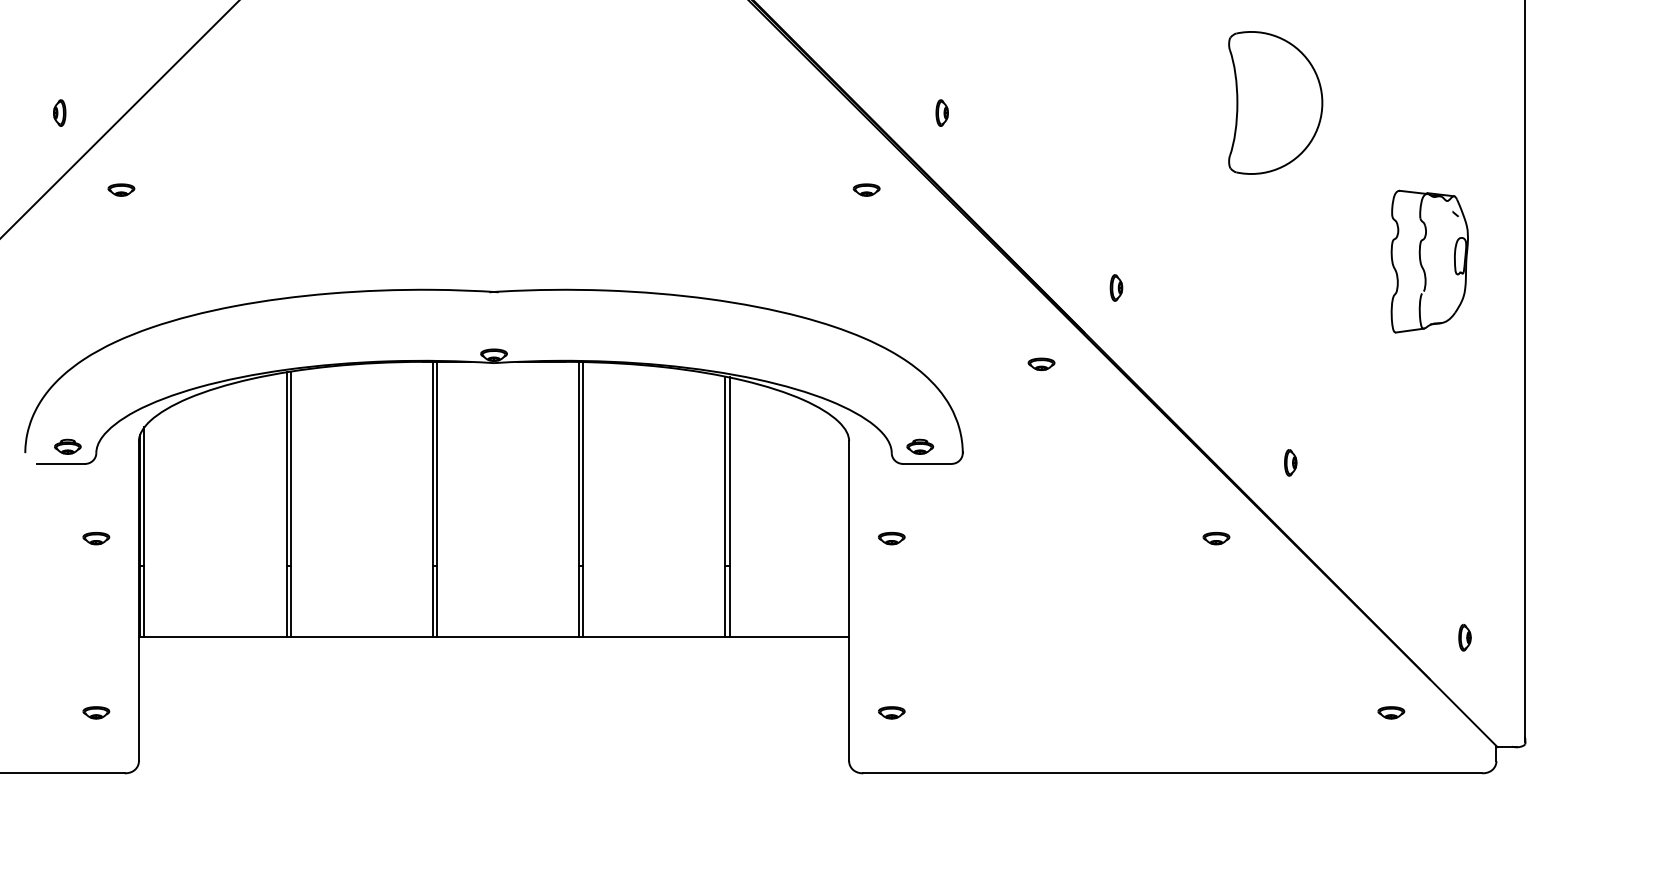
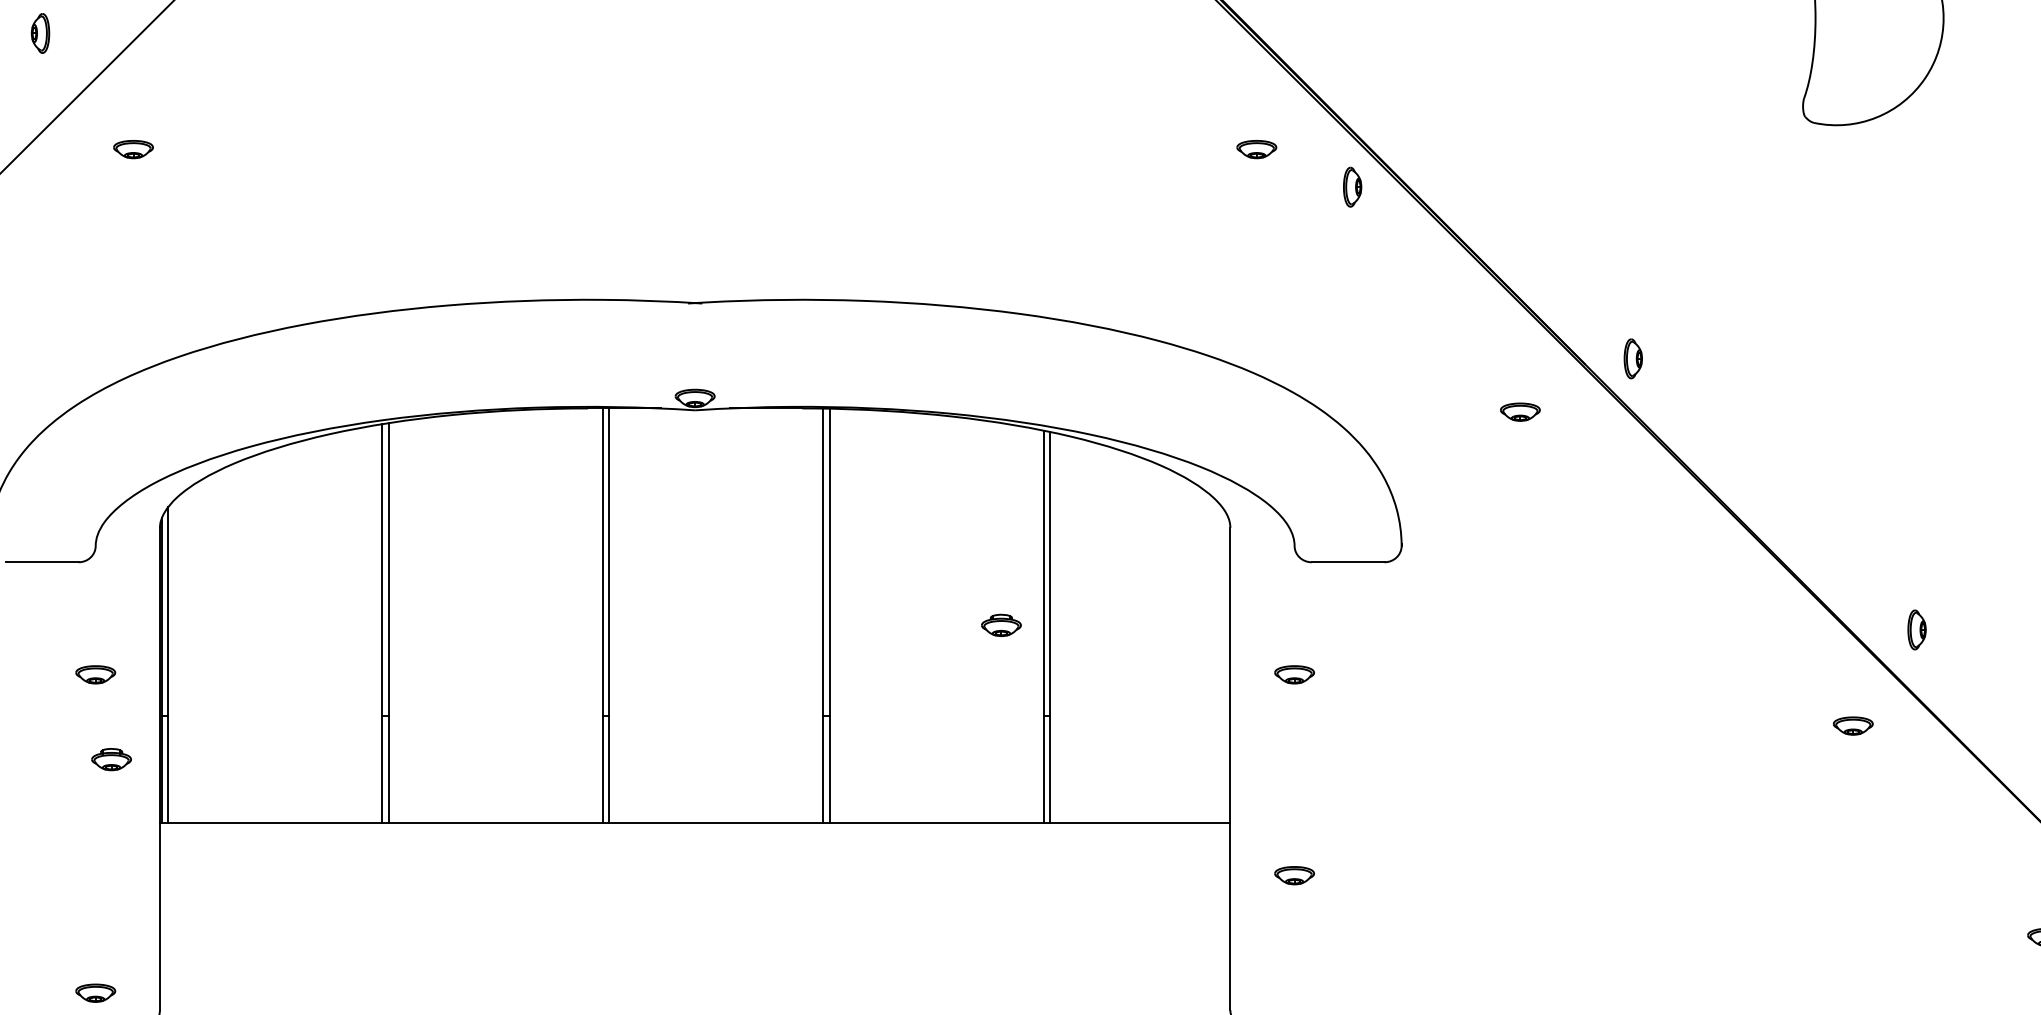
part: (941, 112) -> (1351, 186), moved
part: (1116, 287) -> (1633, 358), moved
part: (67, 446) -> (111, 759), moved
part: (920, 446) -> (1001, 624), moved
part: (1290, 462) -> (1916, 629), moved
part: (1216, 538) -> (1853, 725), moved
part: (96, 712) -> (95, 992), moved
part: (891, 712) -> (1294, 875), moved

